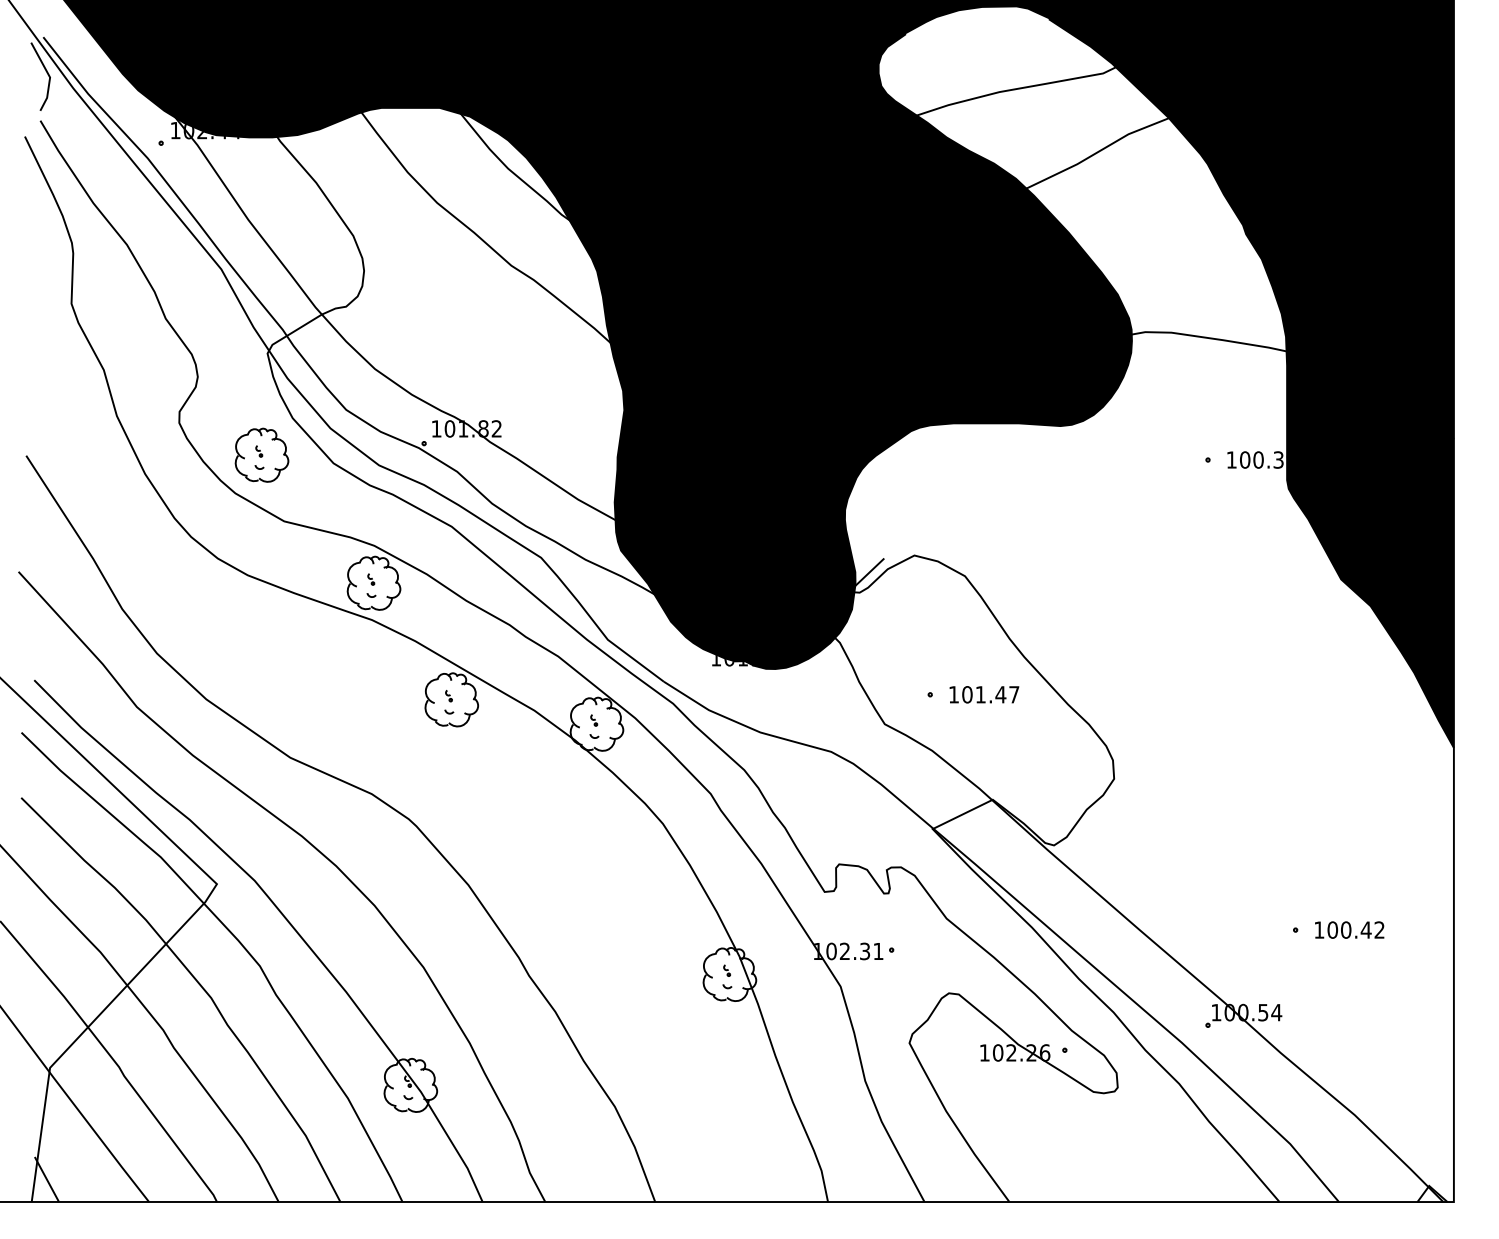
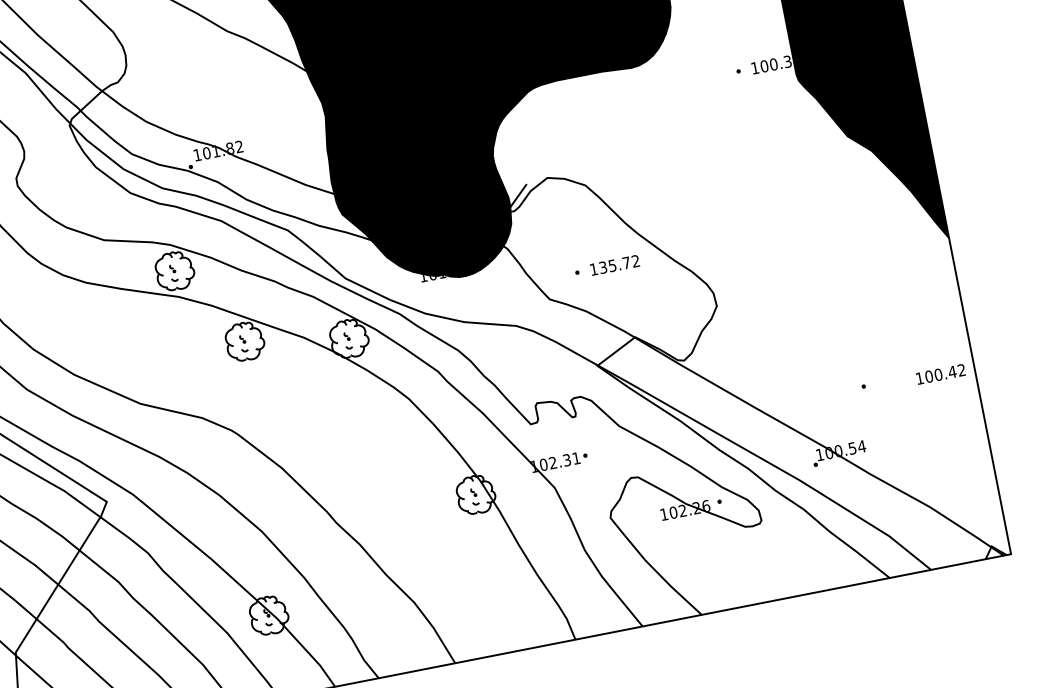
part: (261, 454) -> (79, 196), removed
text: (990, 694) -> (619, 264), 101.47 -> 135.72
text: (1349, 929) -> (940, 373), moved

